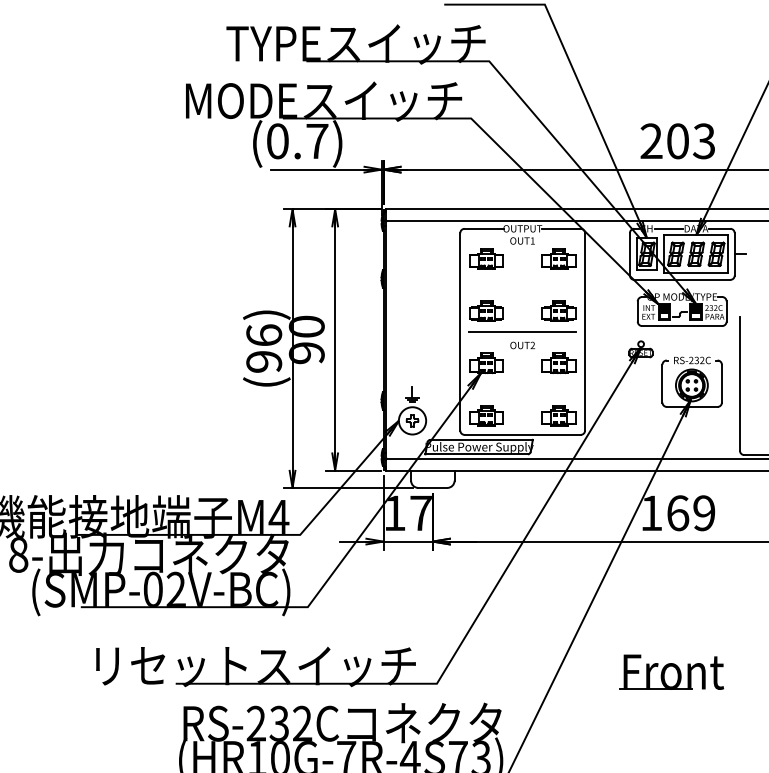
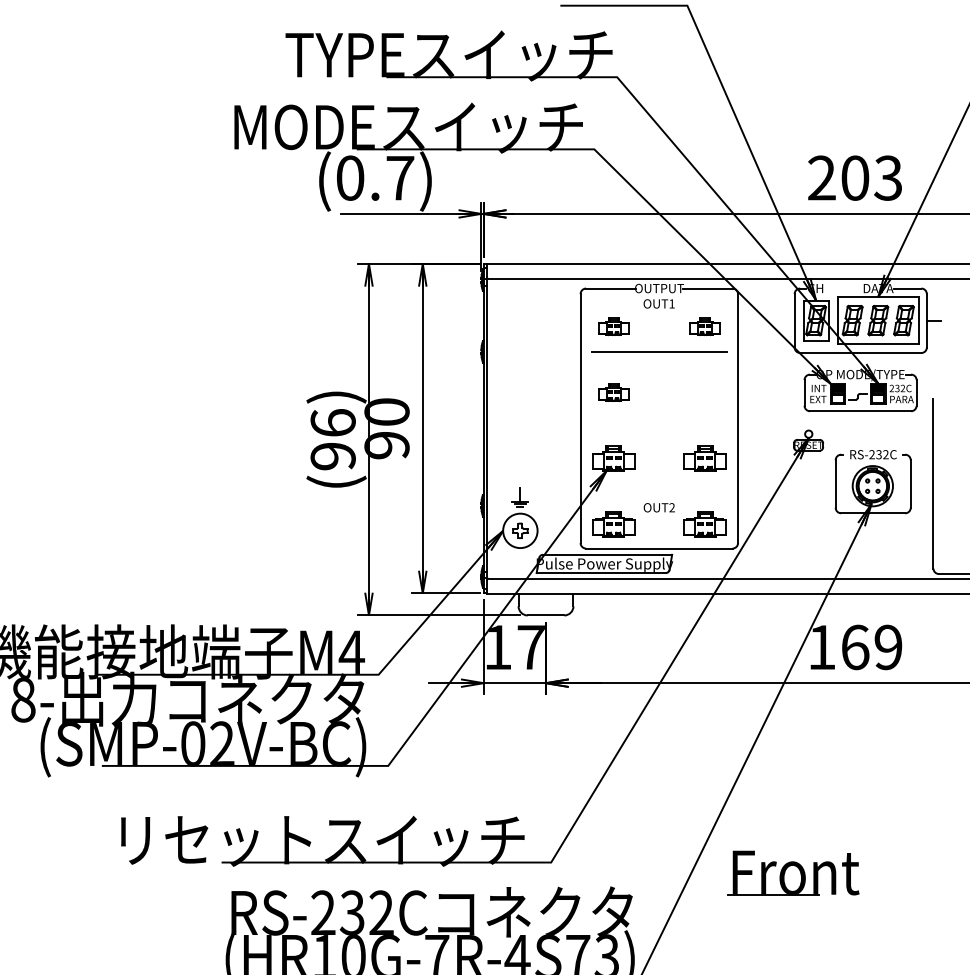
line: (669, 228) -> (844, 288), removed
part: (486, 258) -> (613, 326), size x0.7
part: (558, 258) -> (704, 326), size x0.7
part: (486, 311) -> (613, 392), size x0.7
part: (558, 311) -> (704, 392), removed
line: (522, 331) -> (659, 351), moved
text: (522, 345) -> (658, 507), moved
part: (671, 671) -> (793, 872), moved

